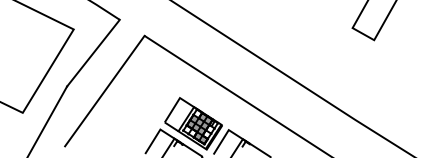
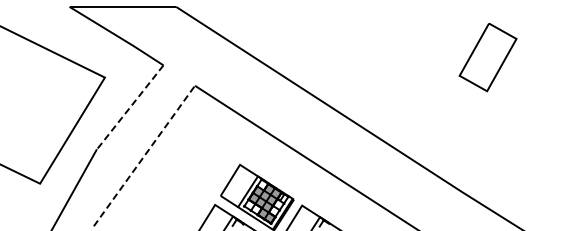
line: (93, 53) -> (129, 108), solid -> dashed
line: (104, 91) -> (144, 156), solid -> dashed

